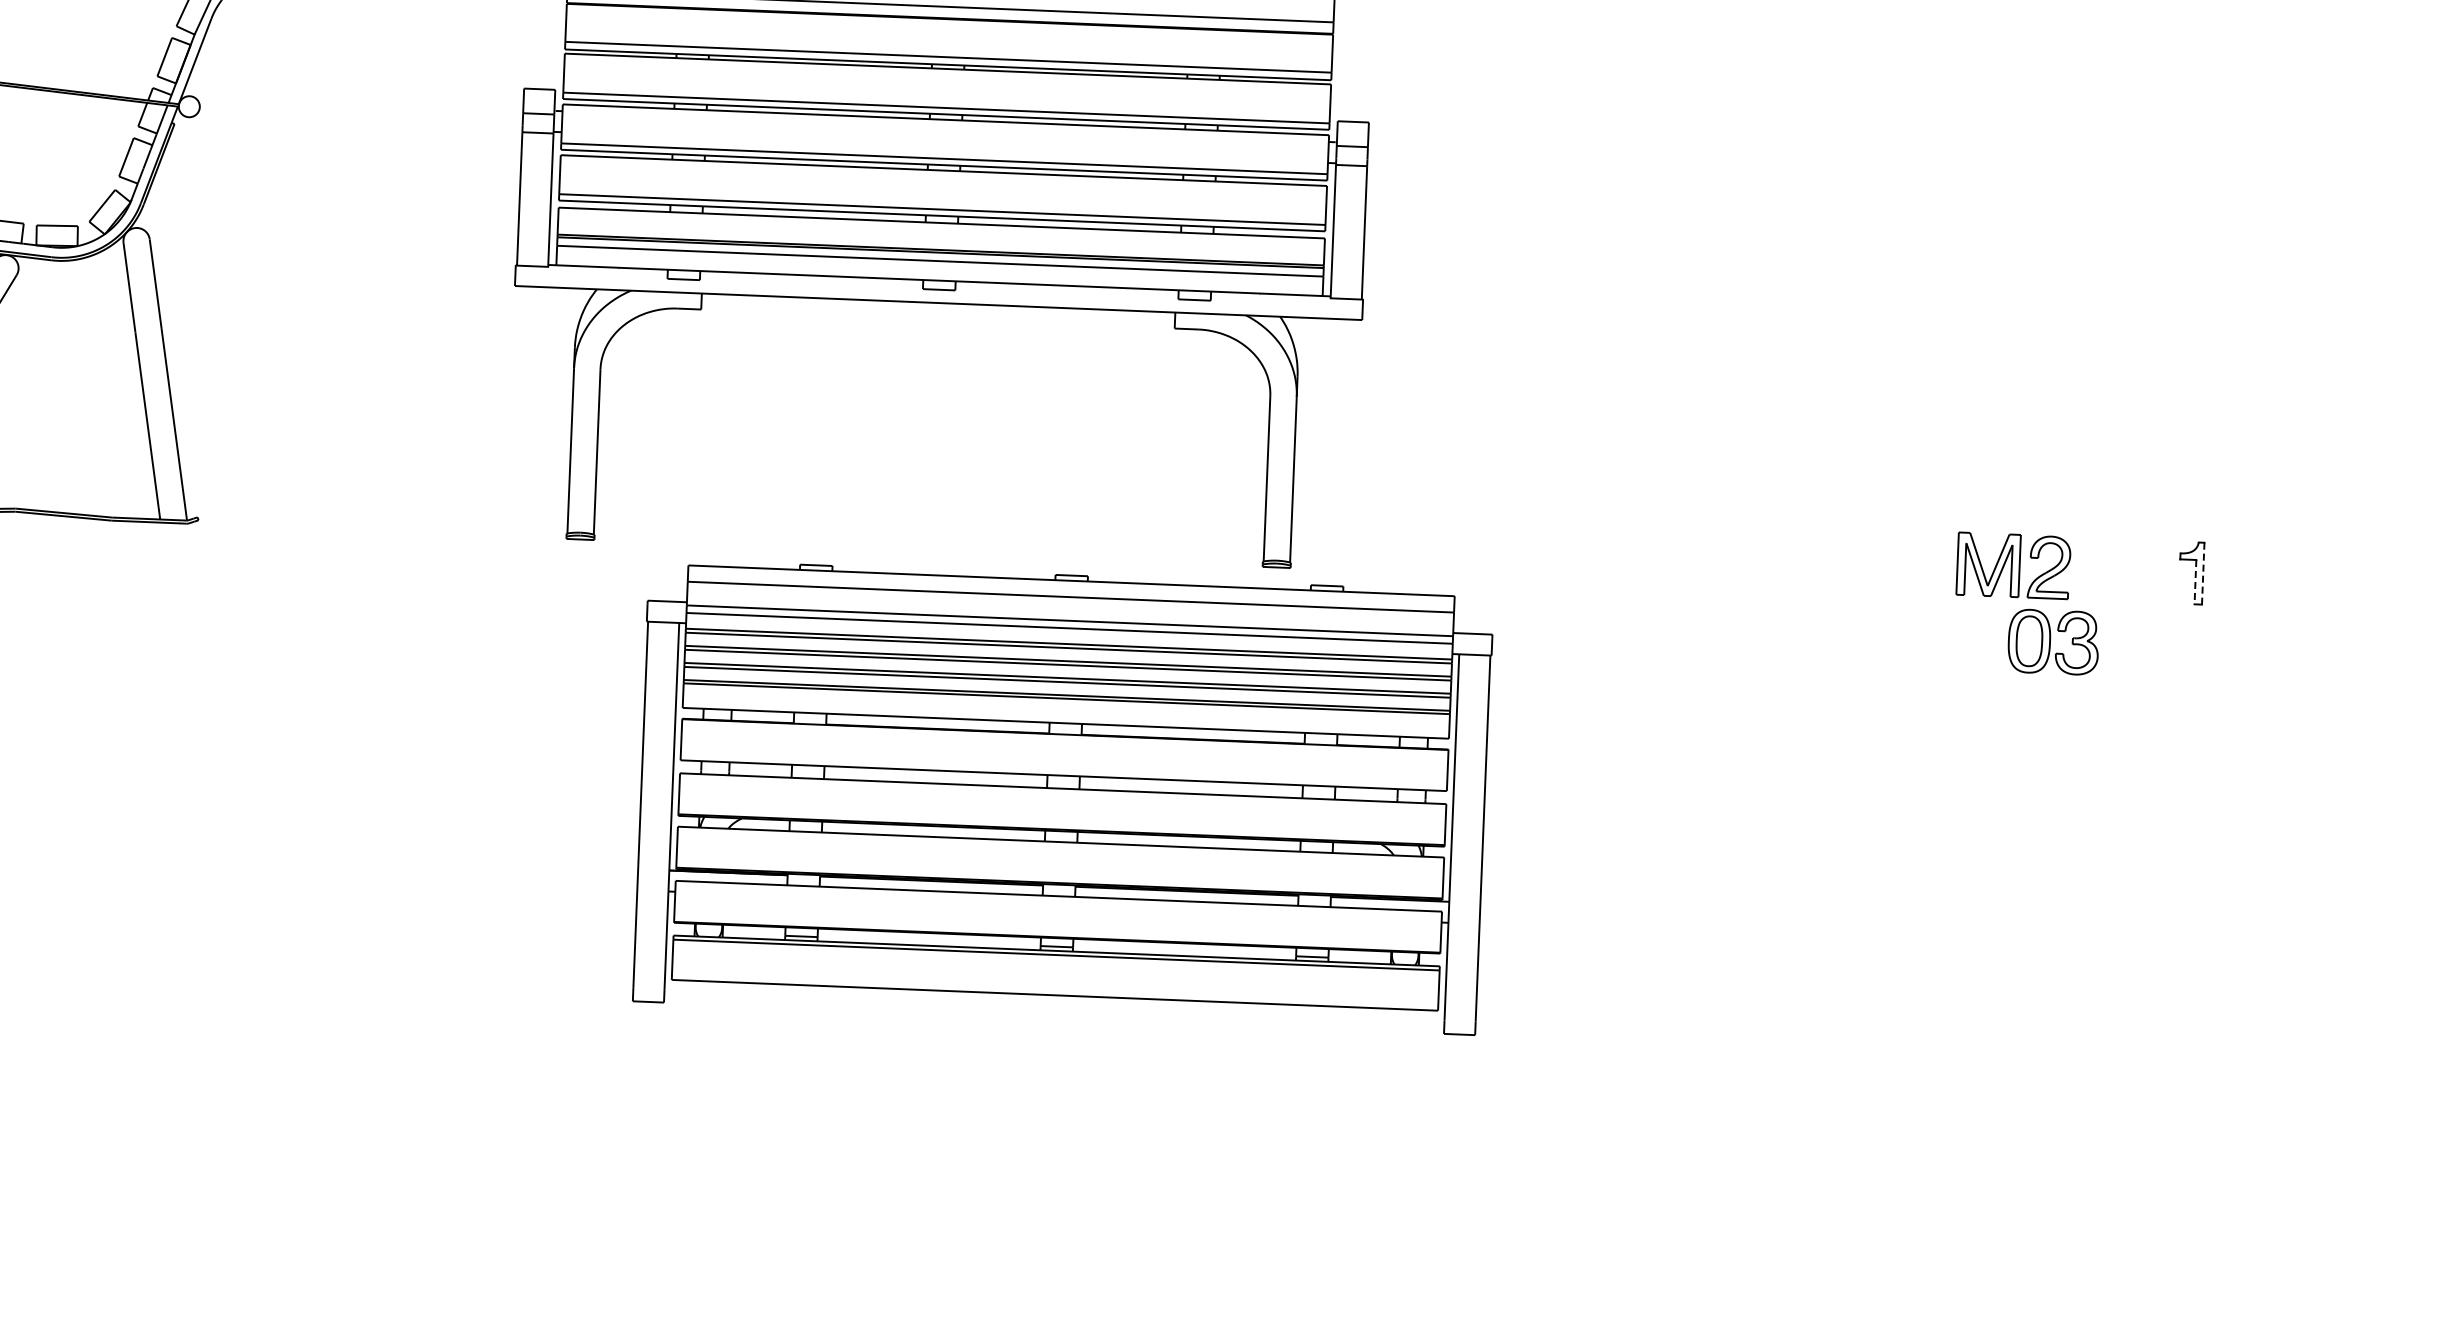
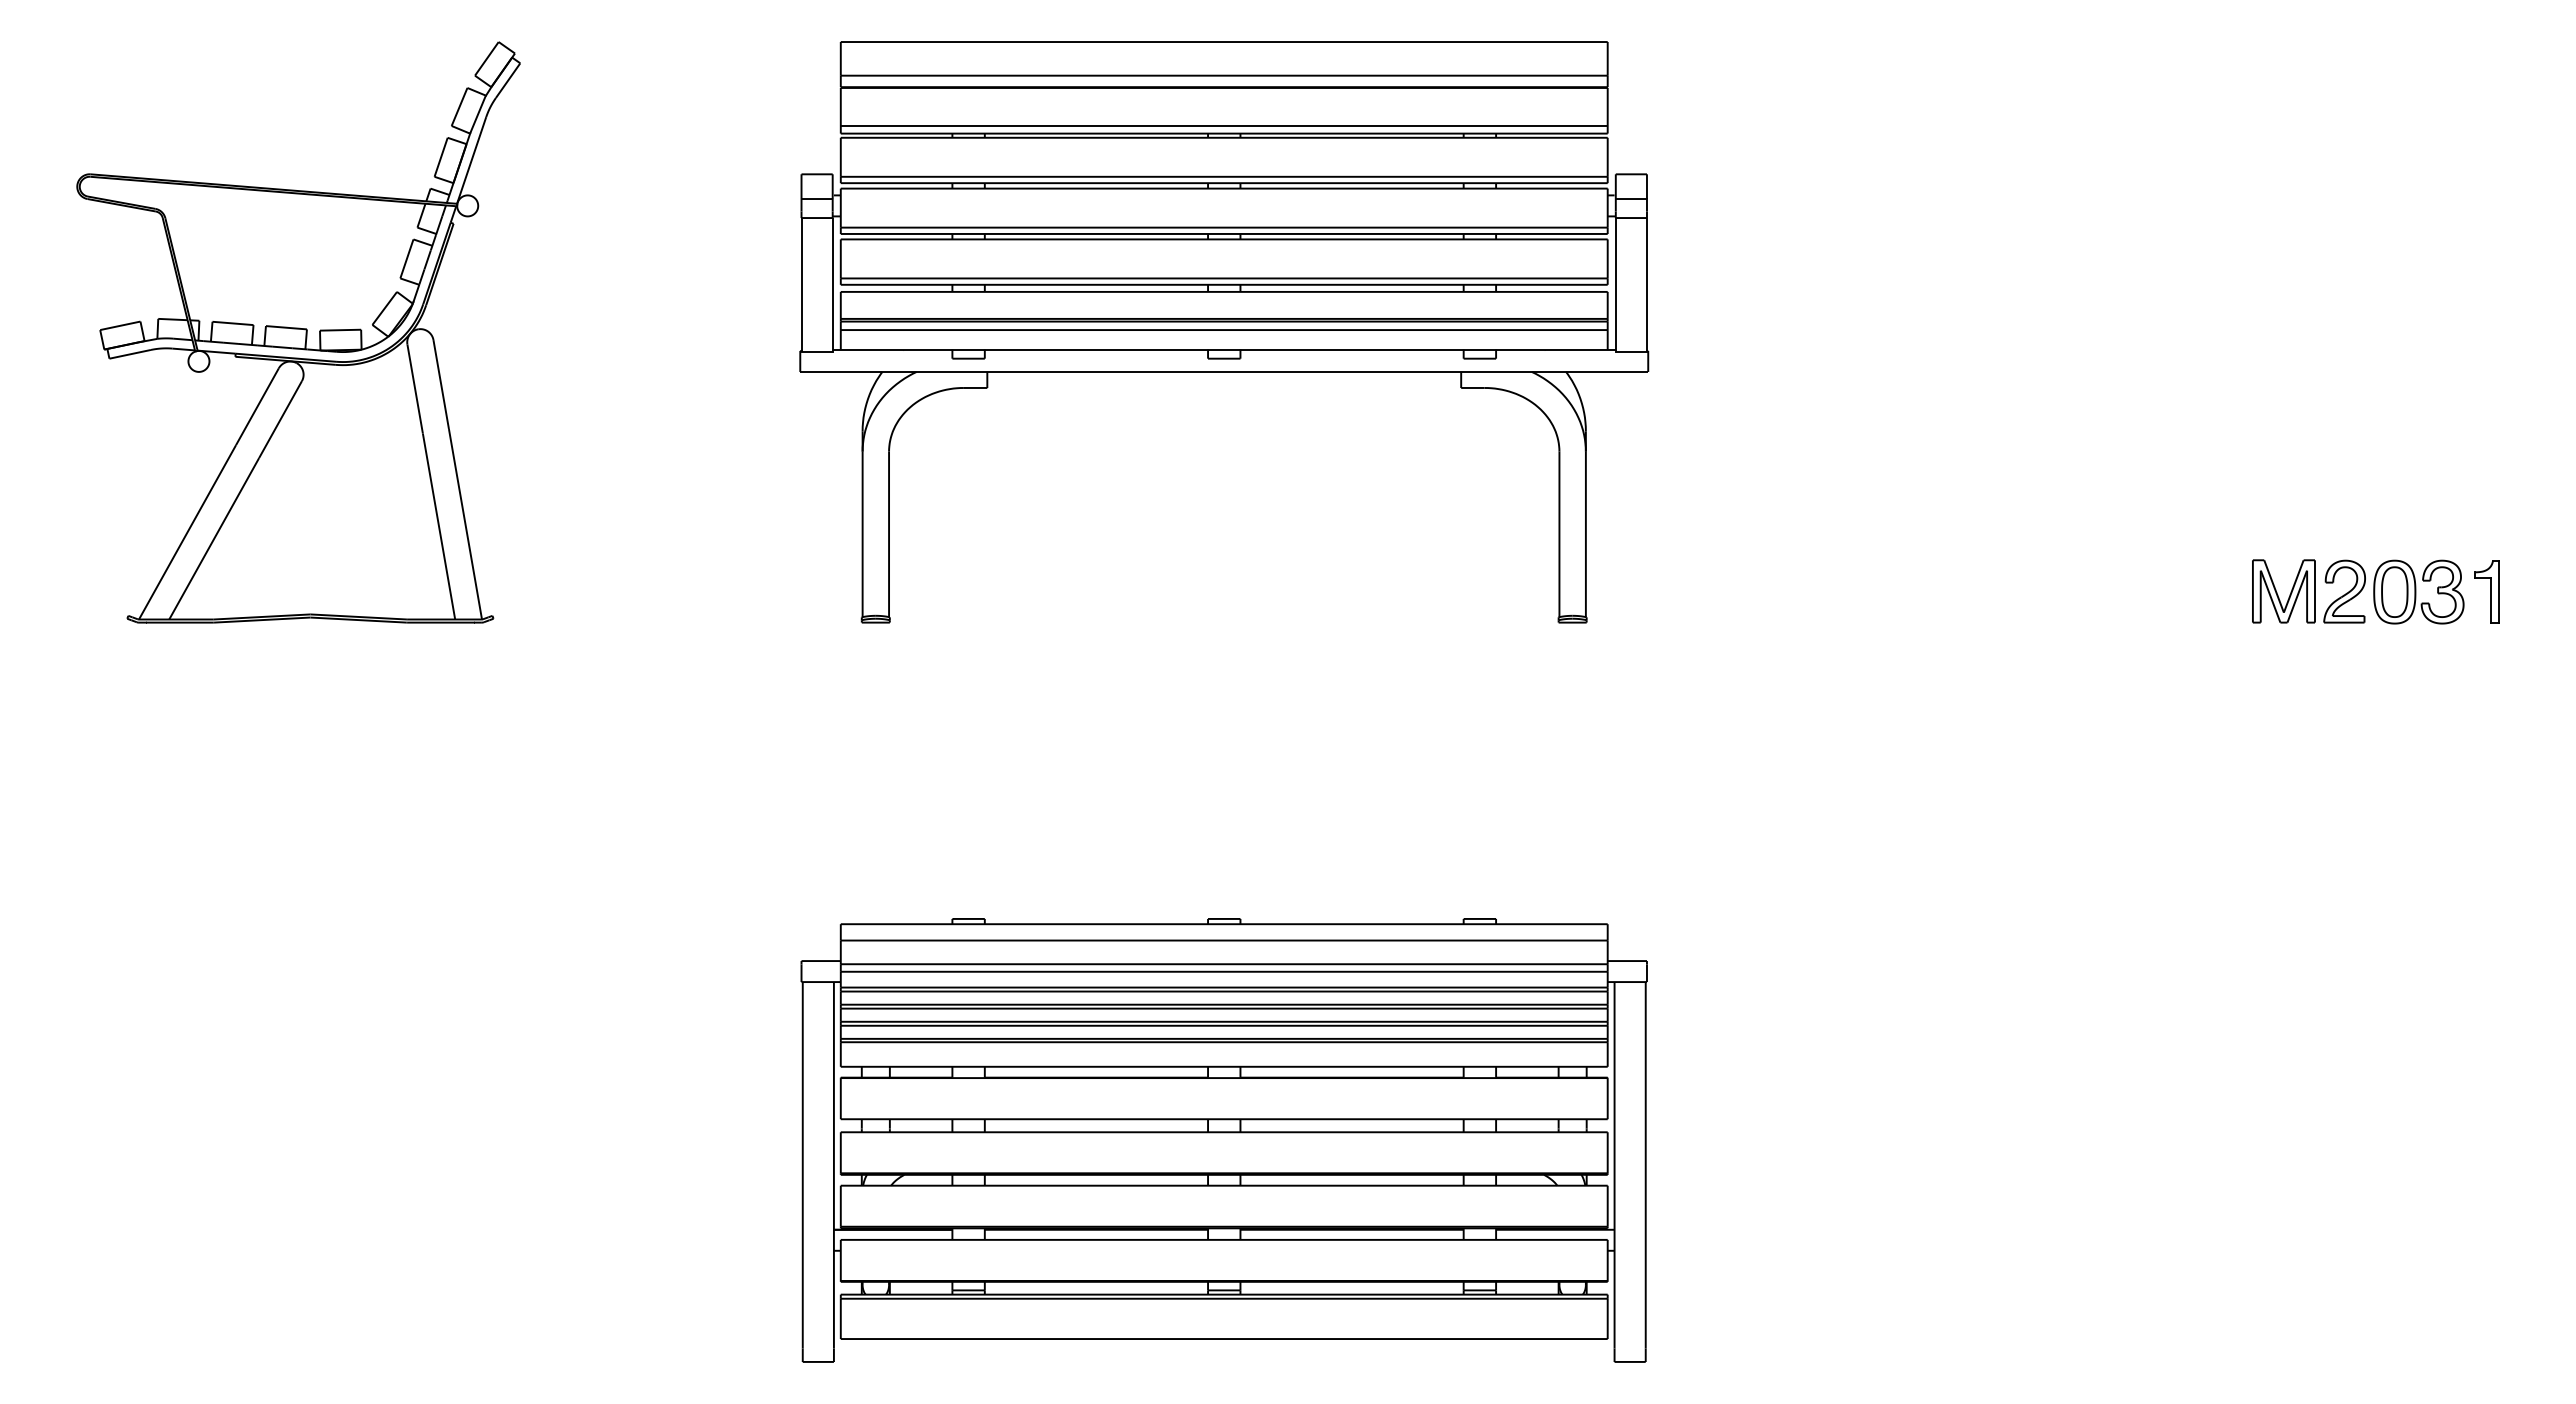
line: (2203, 573) -> (2498, 591), dashed -> solid
line: (2195, 582) -> (2491, 600), dashed -> solid
part: (2053, 641) -> (2418, 591), moved
part: (1062, 796) -> (1223, 1140), moved

